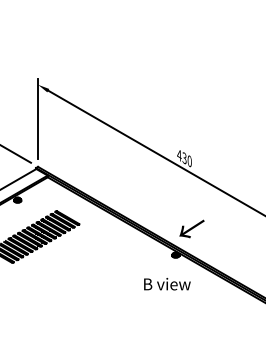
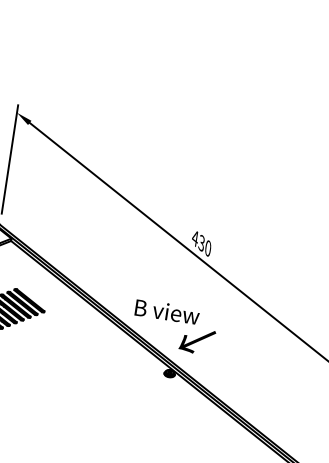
text: (167, 284) -> (167, 312), moved

